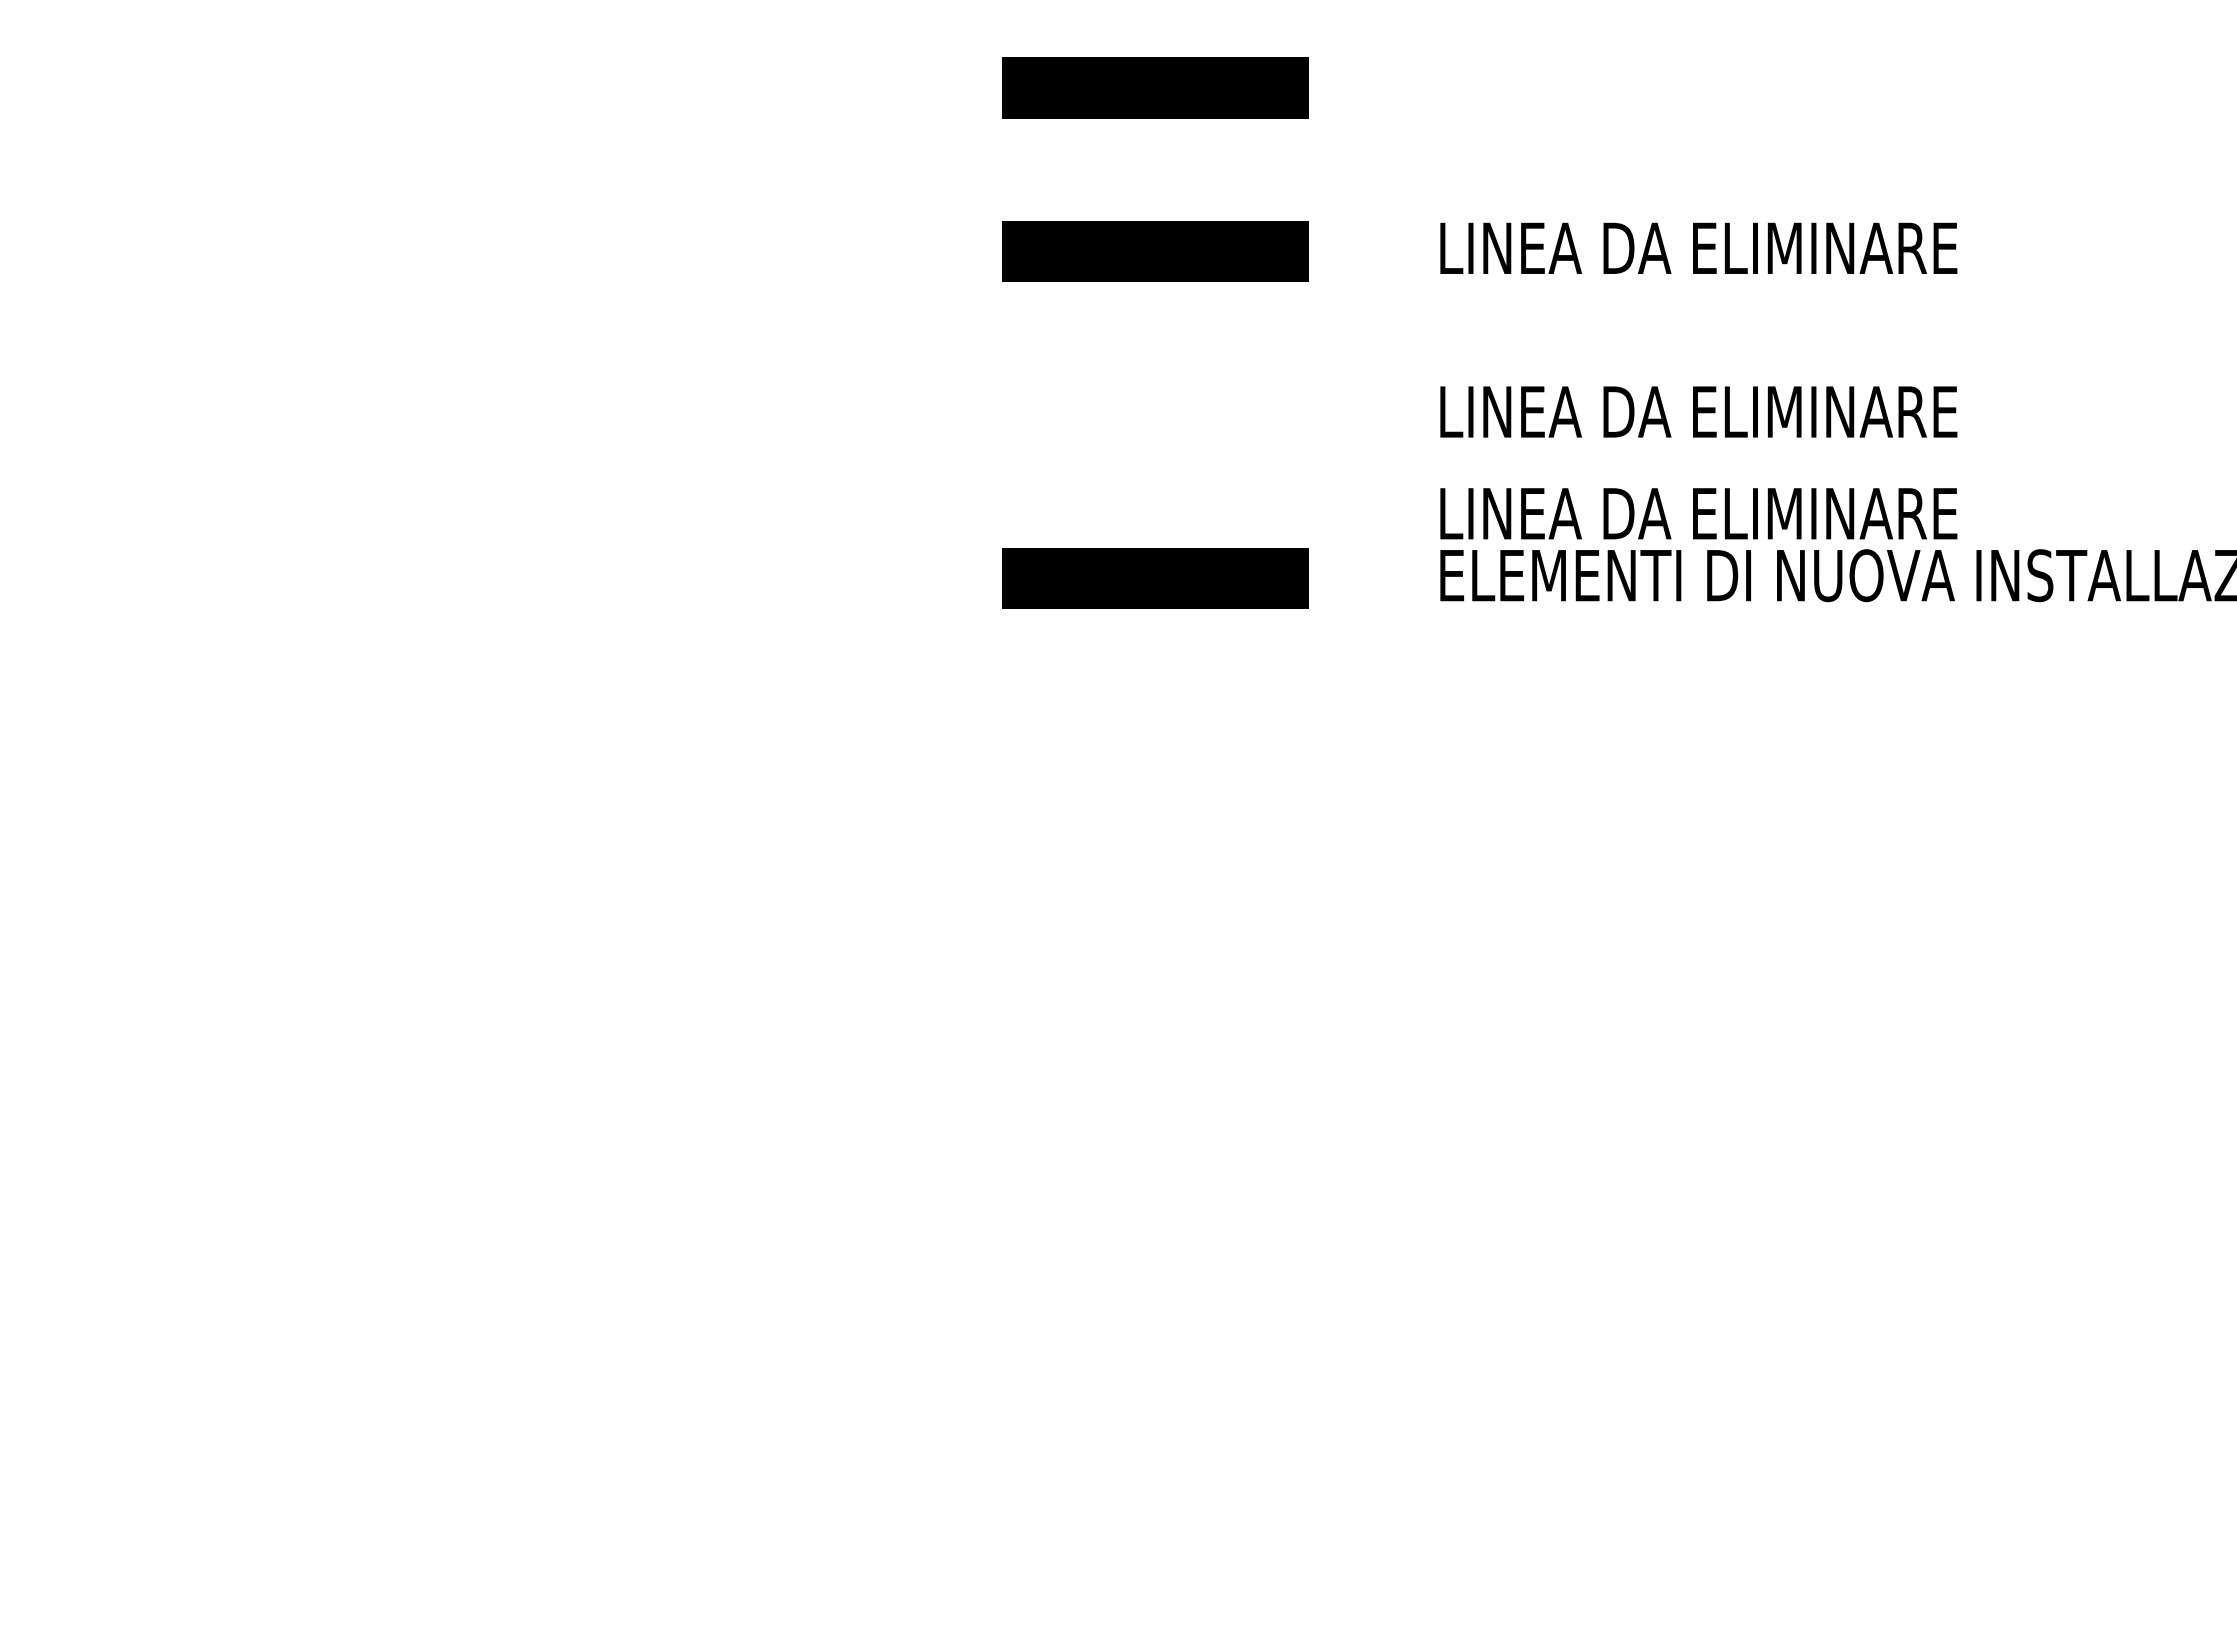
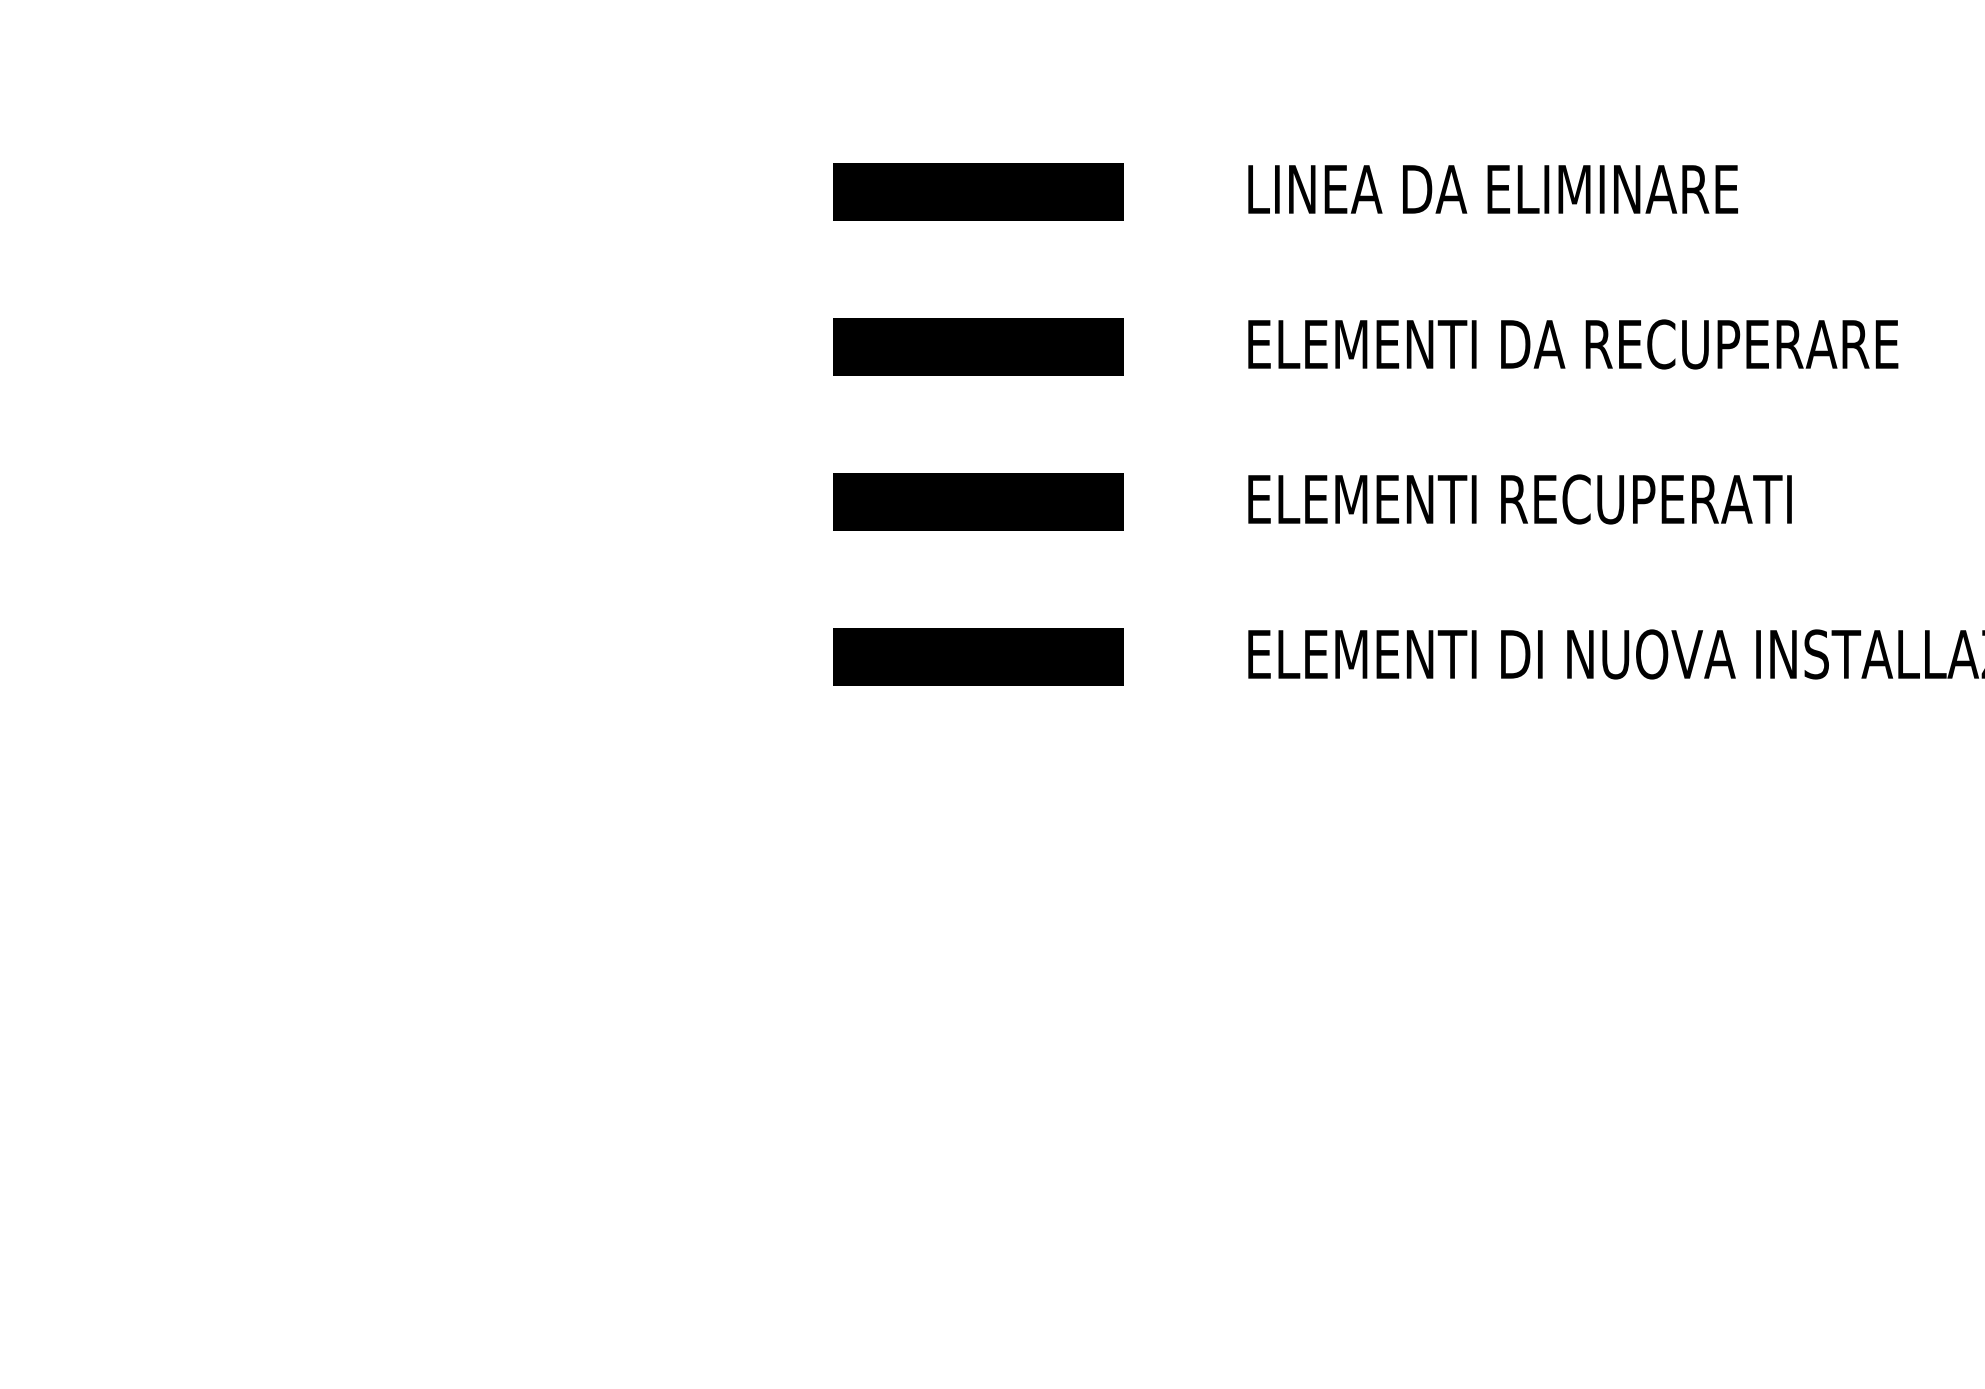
text: (1785, 248) -> (1575, 344), LINEA DA ELIMINARE -> ELEMENTI DA RECUPERARE
text: (1729, 411) -> (1522, 498), LINEA DA ELIMINARE -> ELEMENTI RECUPERATI
line: (1155, 414) -> (978, 501), added
text: (1698, 513) -> (1492, 189), moved

